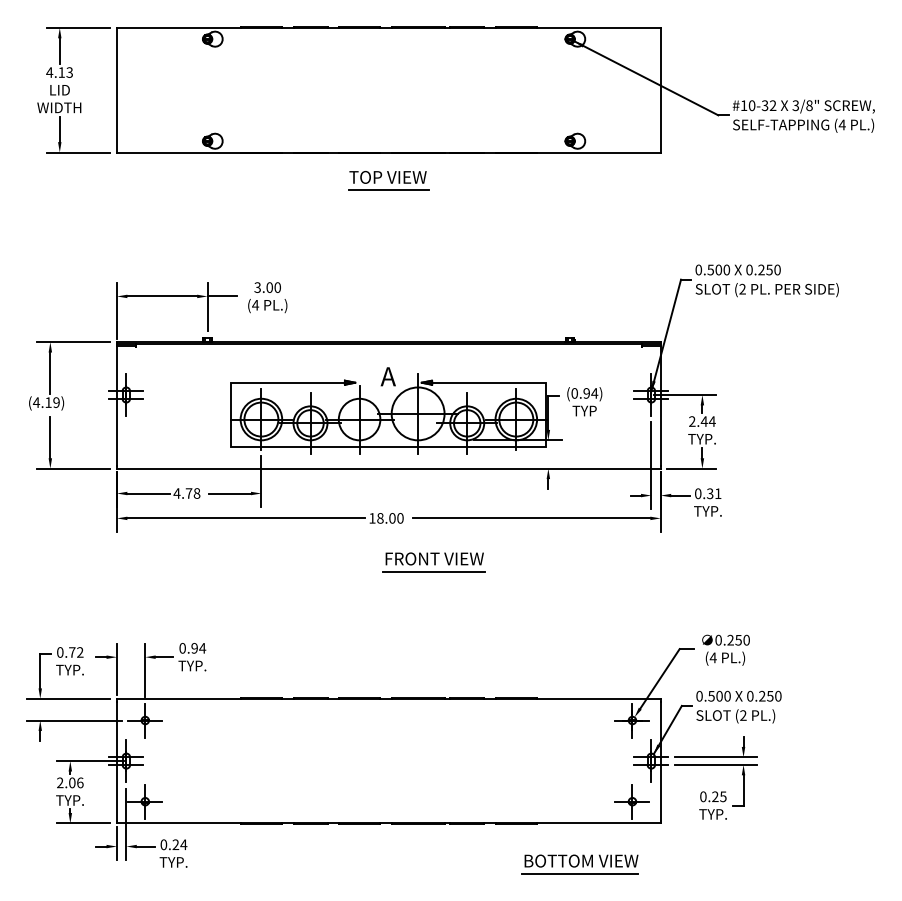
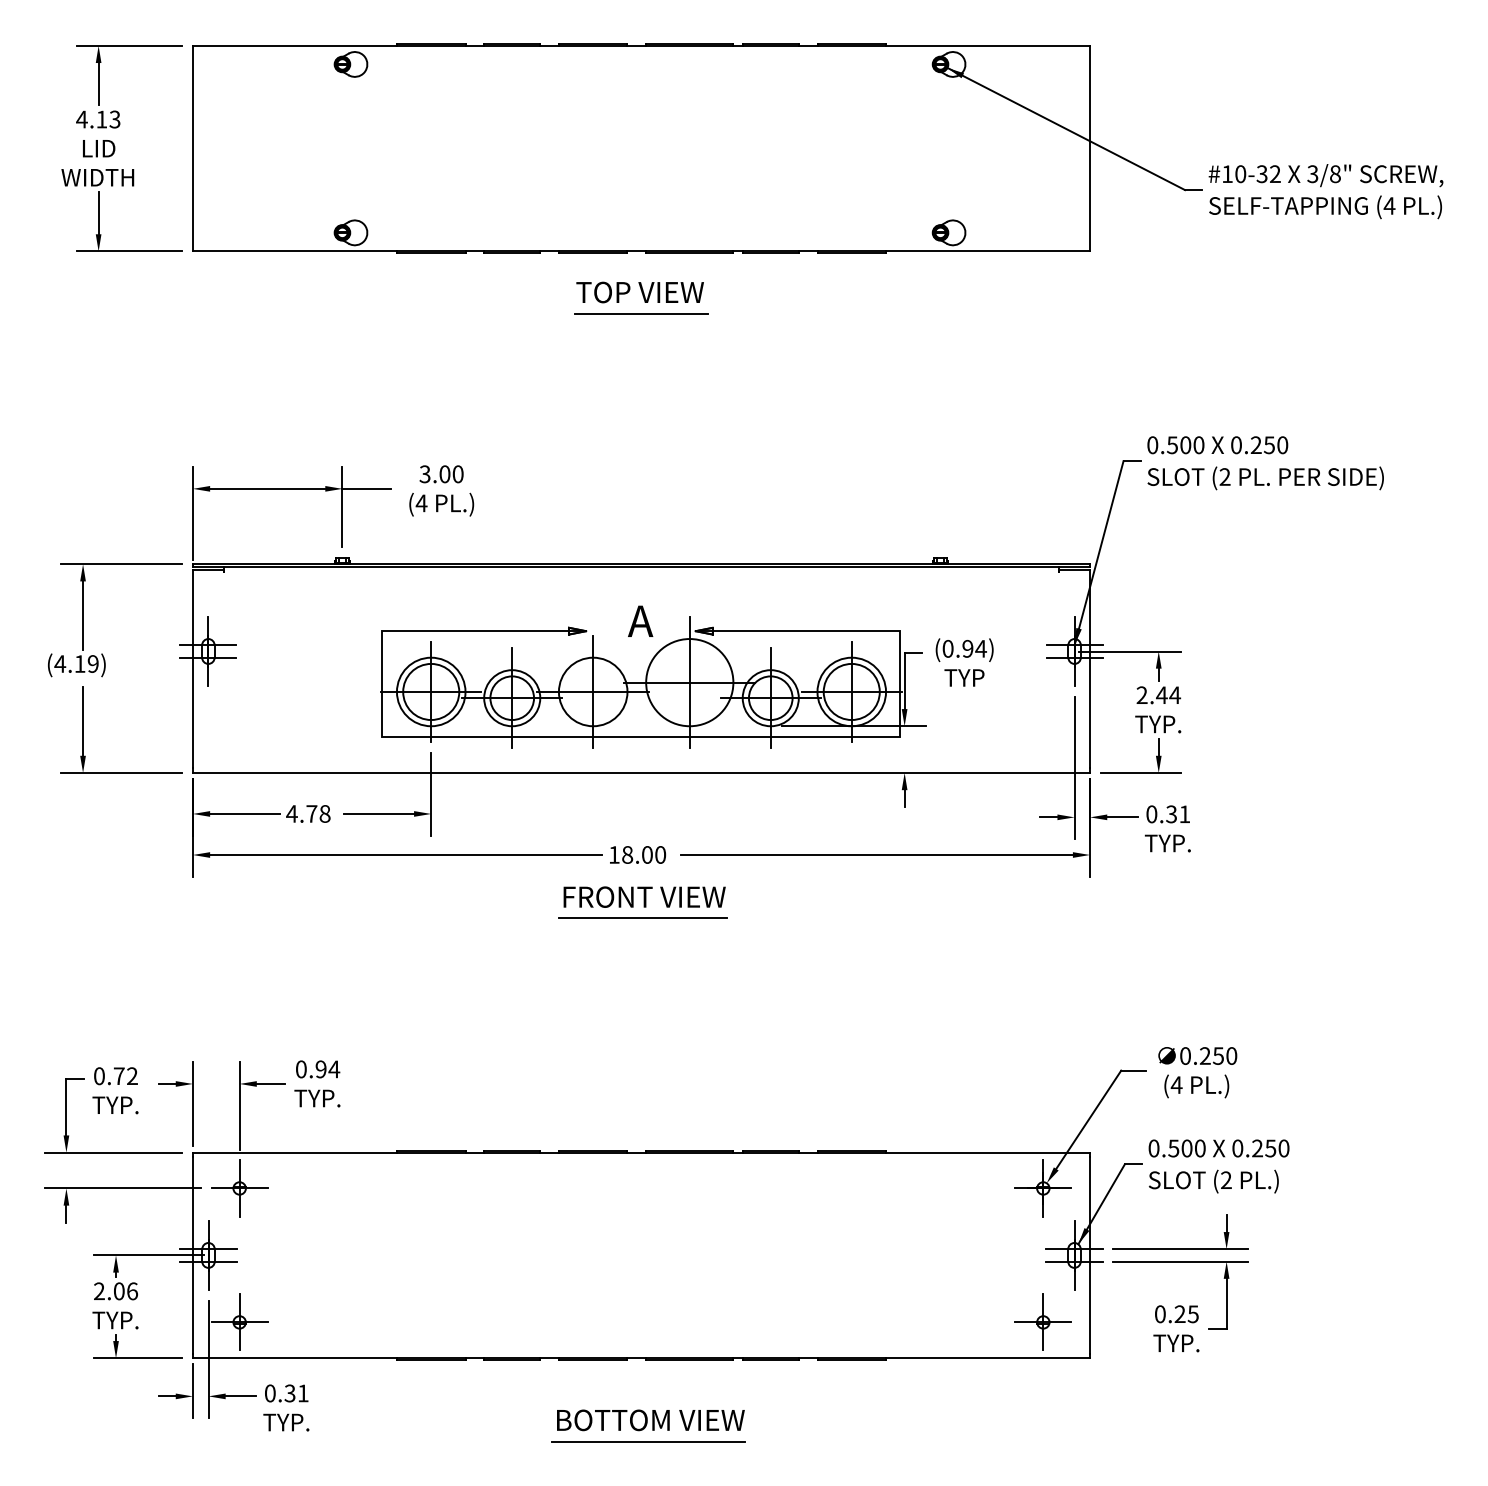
part: (433, 562) -> (642, 903), moved
text: (179, 844) -> (296, 1392), 0.24 -> 0.31
part: (579, 864) -> (647, 1425), moved

